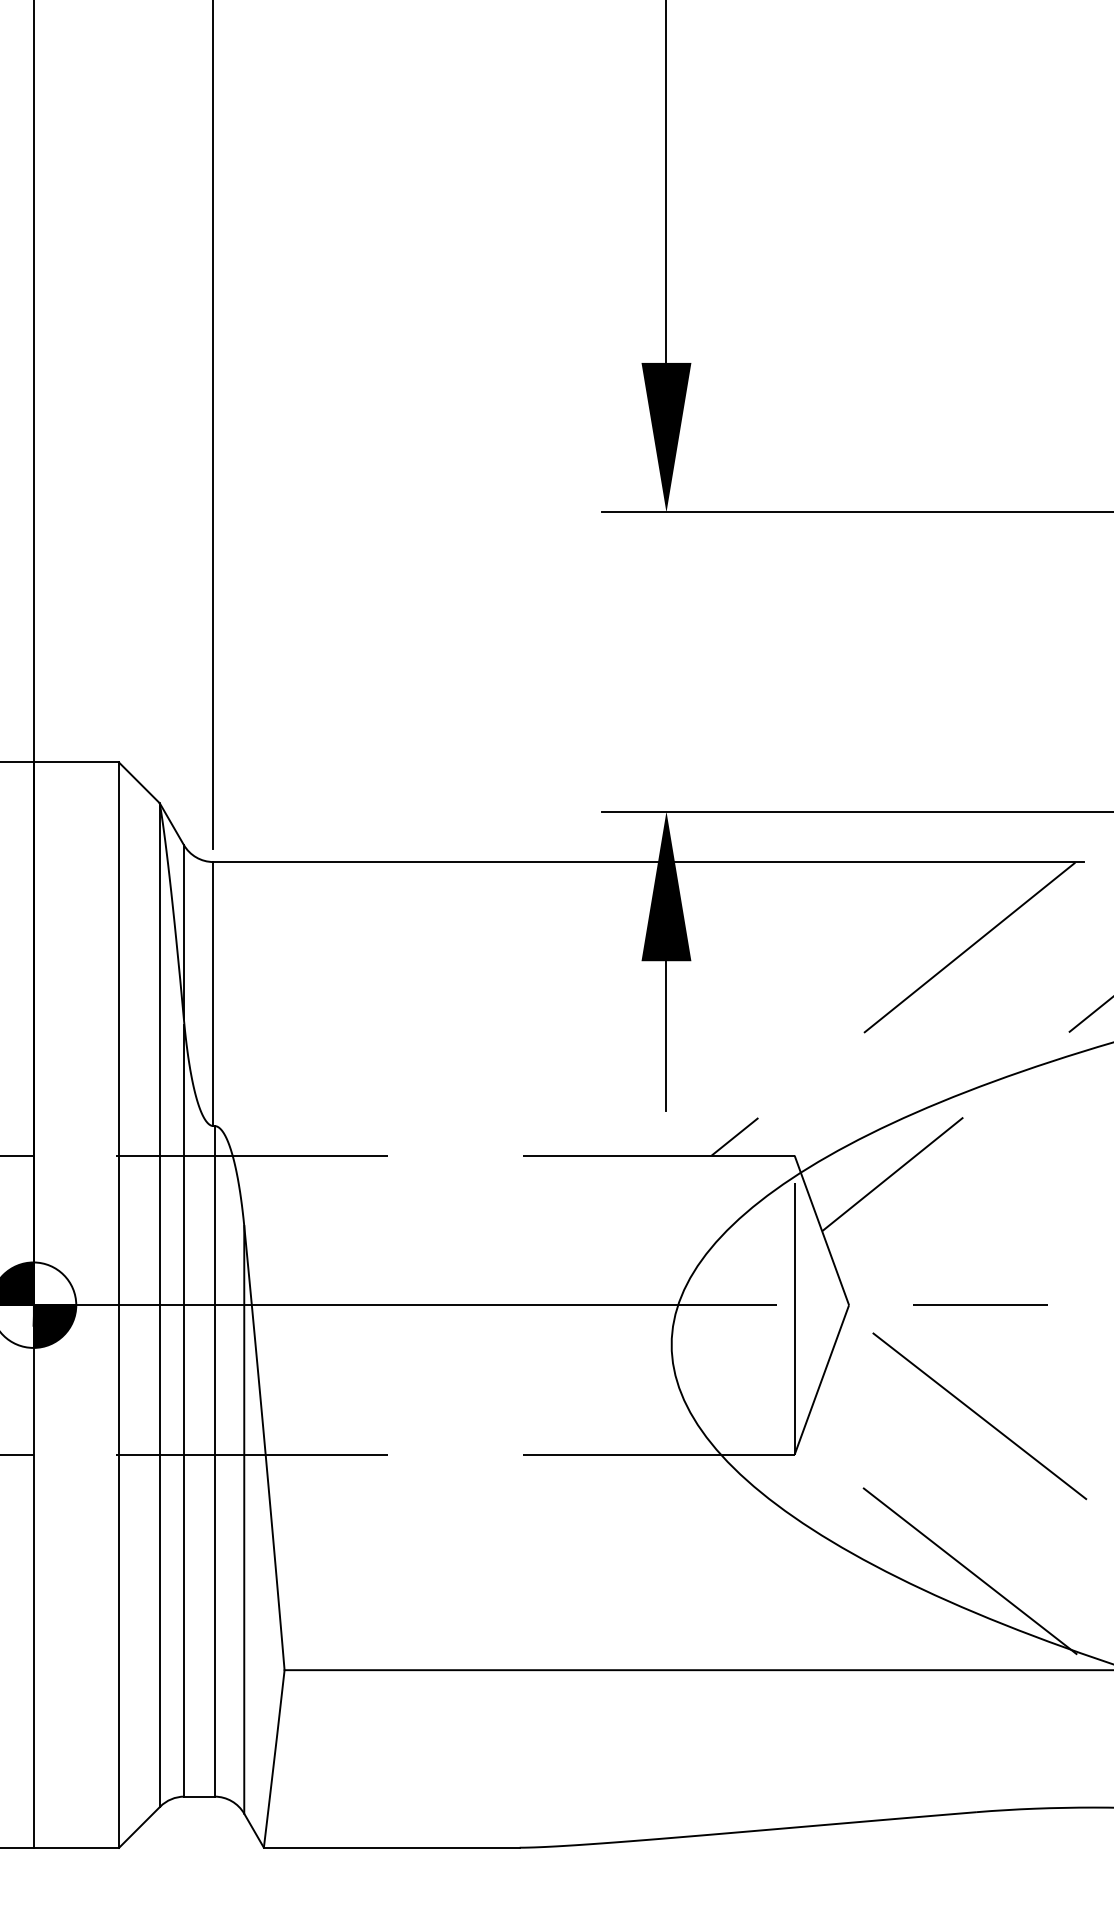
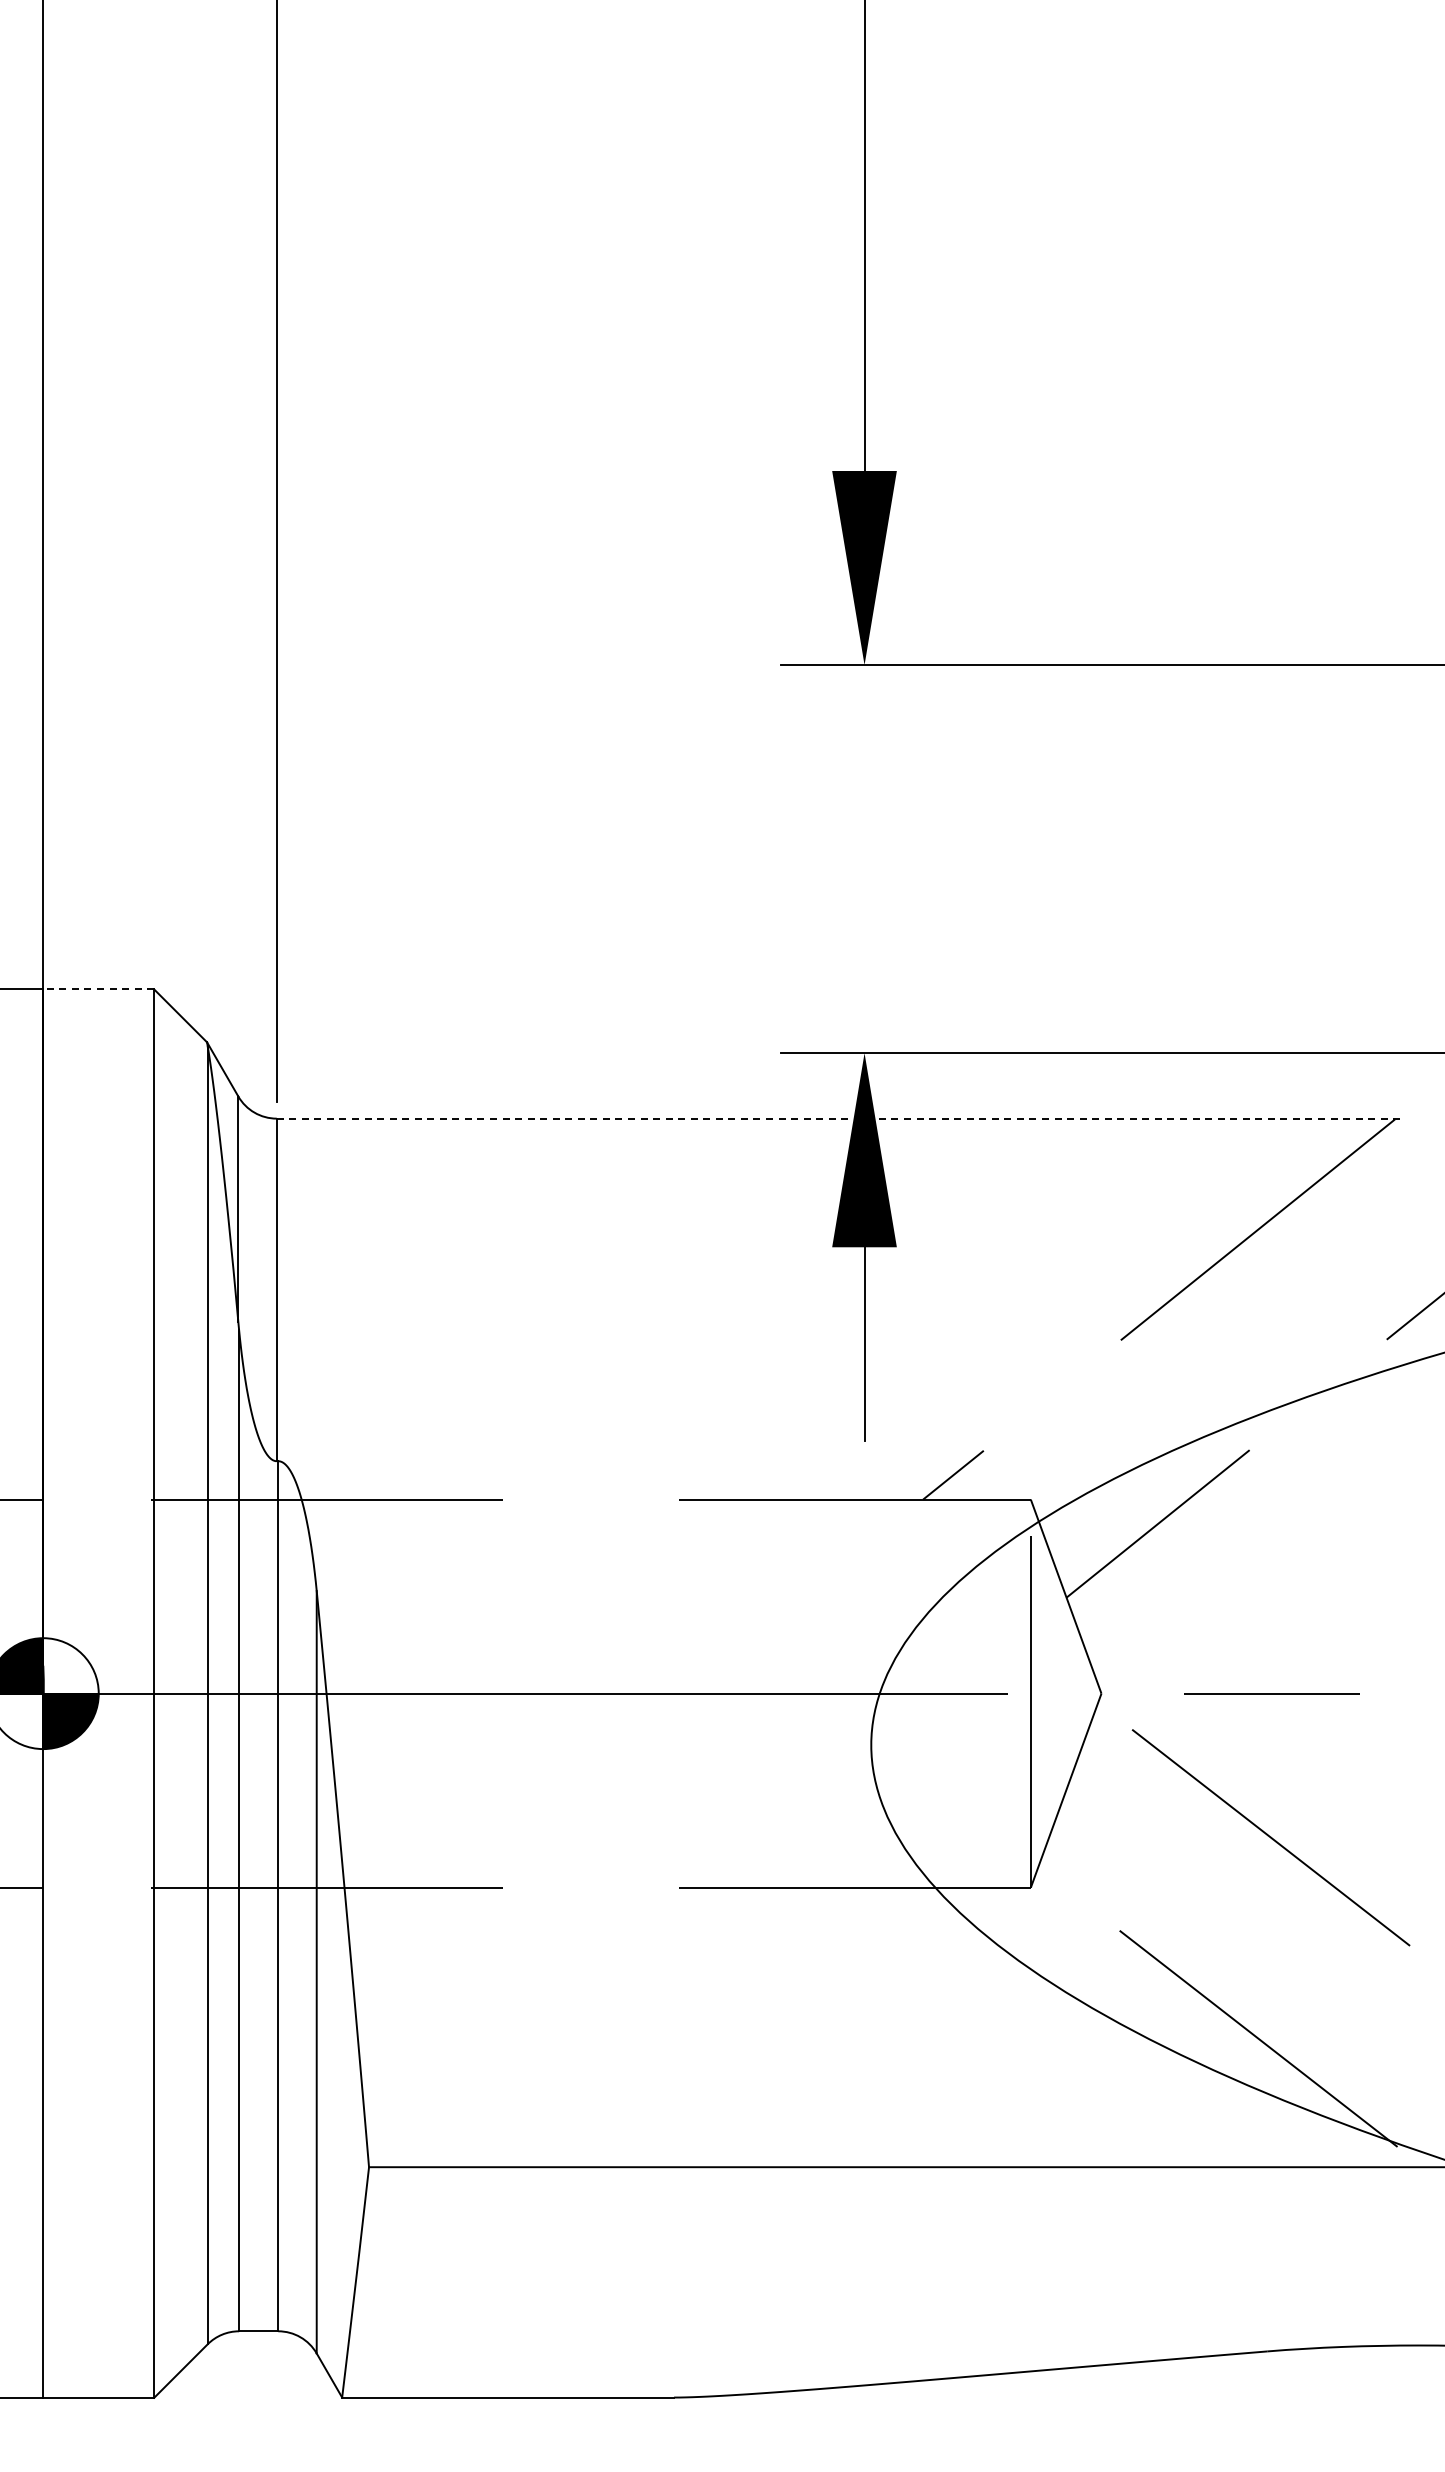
line: (76, 762) -> (98, 989), solid -> dashed
line: (648, 861) -> (841, 1118), solid -> dashed

